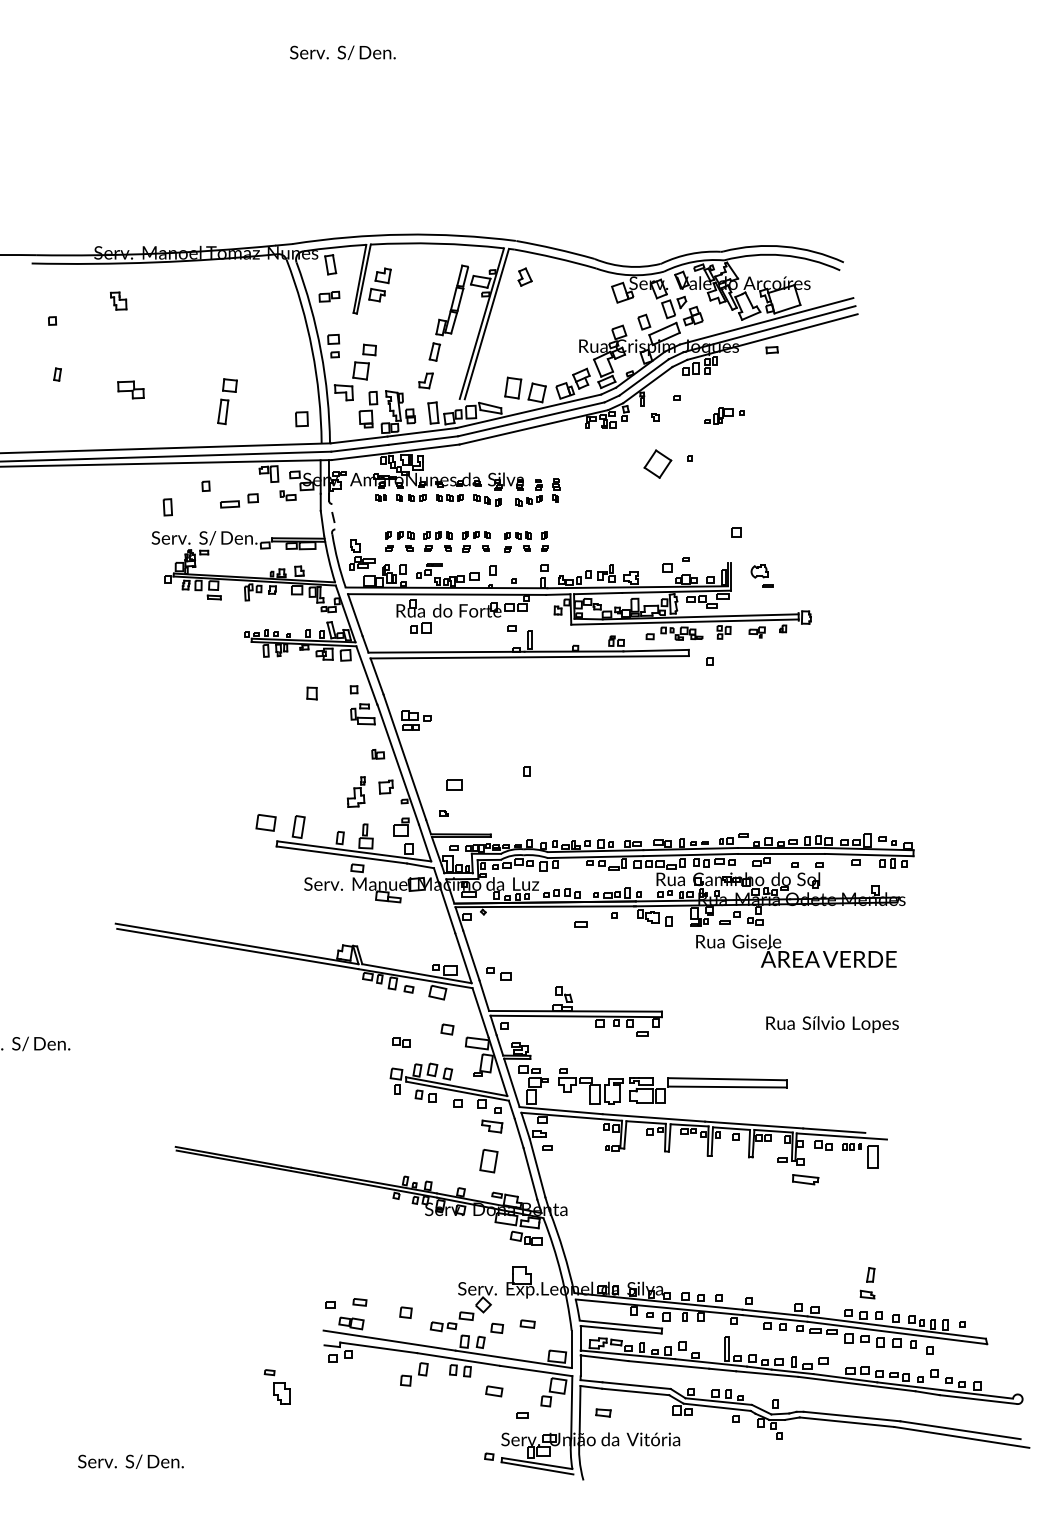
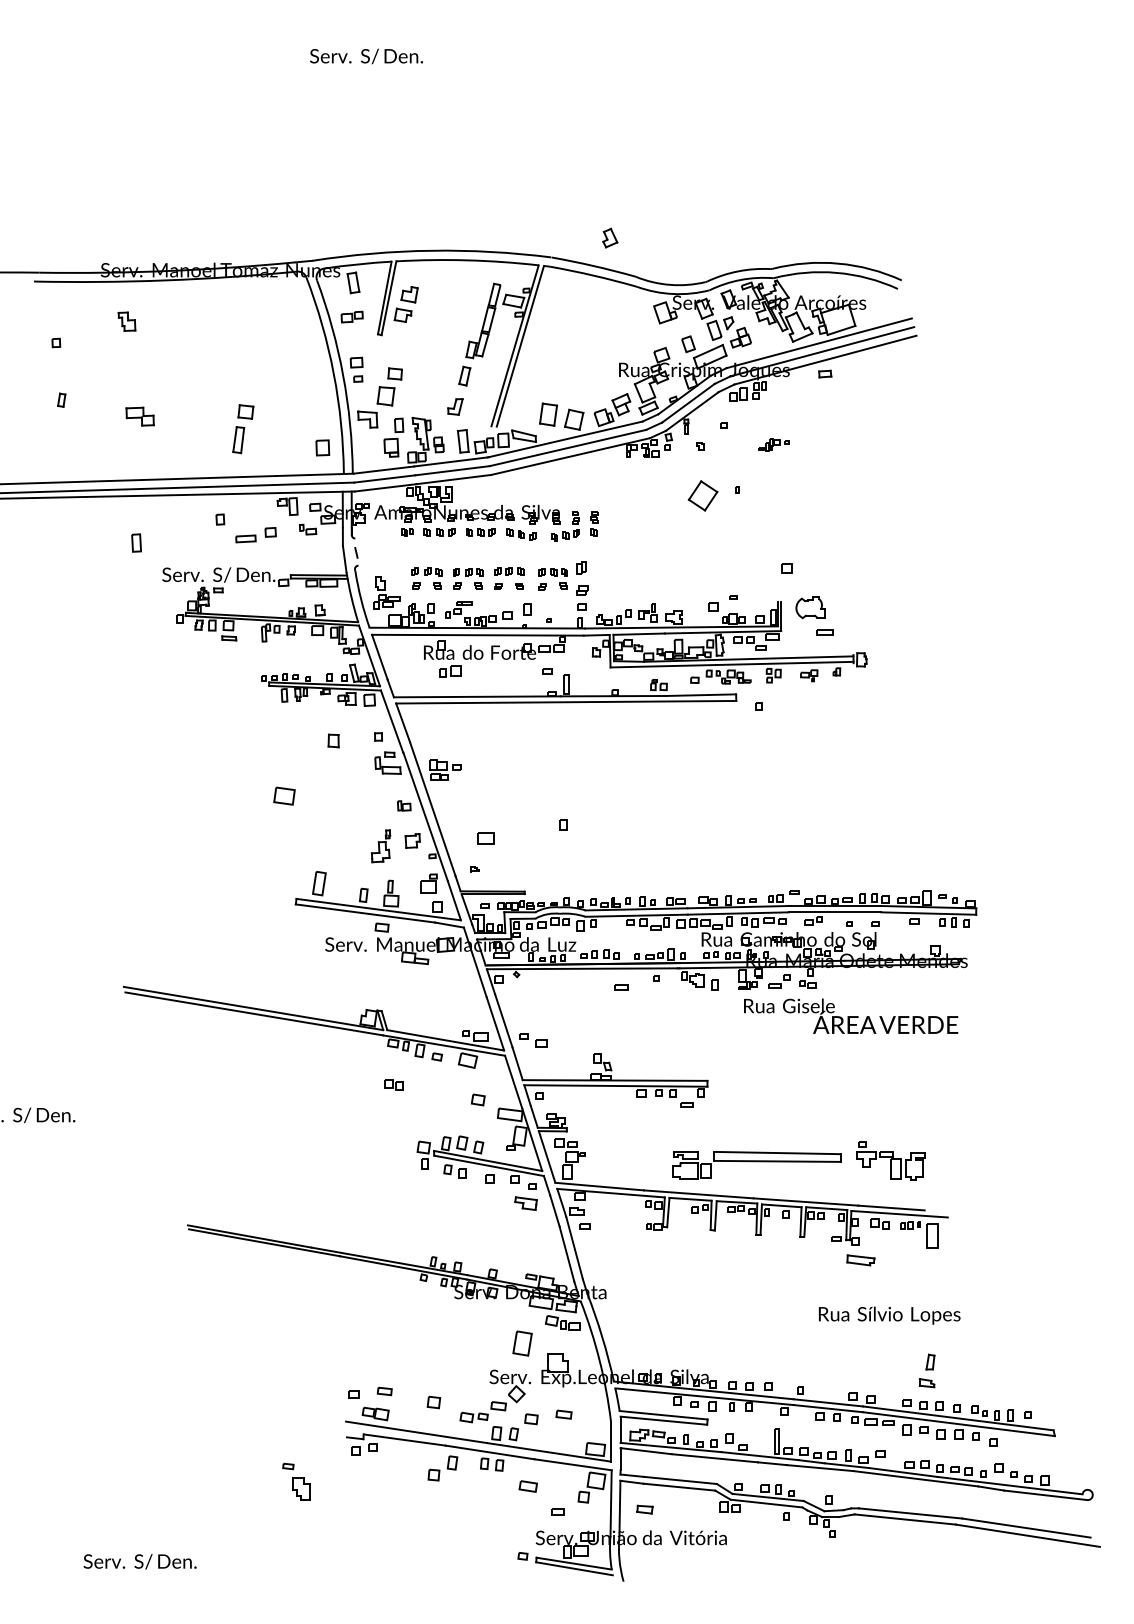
part: (525, 276) -> (610, 237), moved
part: (723, 416) -> (773, 444), size x0.7
part: (167, 506) -> (136, 542), moved
part: (545, 541) -> (582, 578), size x1.6
part: (762, 576) -> (814, 615), size x1.6
part: (266, 822) -> (284, 795), moved
text: (832, 1024) -> (889, 1315), moved
part: (400, 1042) -> (393, 1084), moved
part: (589, 1086) -> (890, 1160), moved
part: (488, 1161) -> (522, 1343), moved

